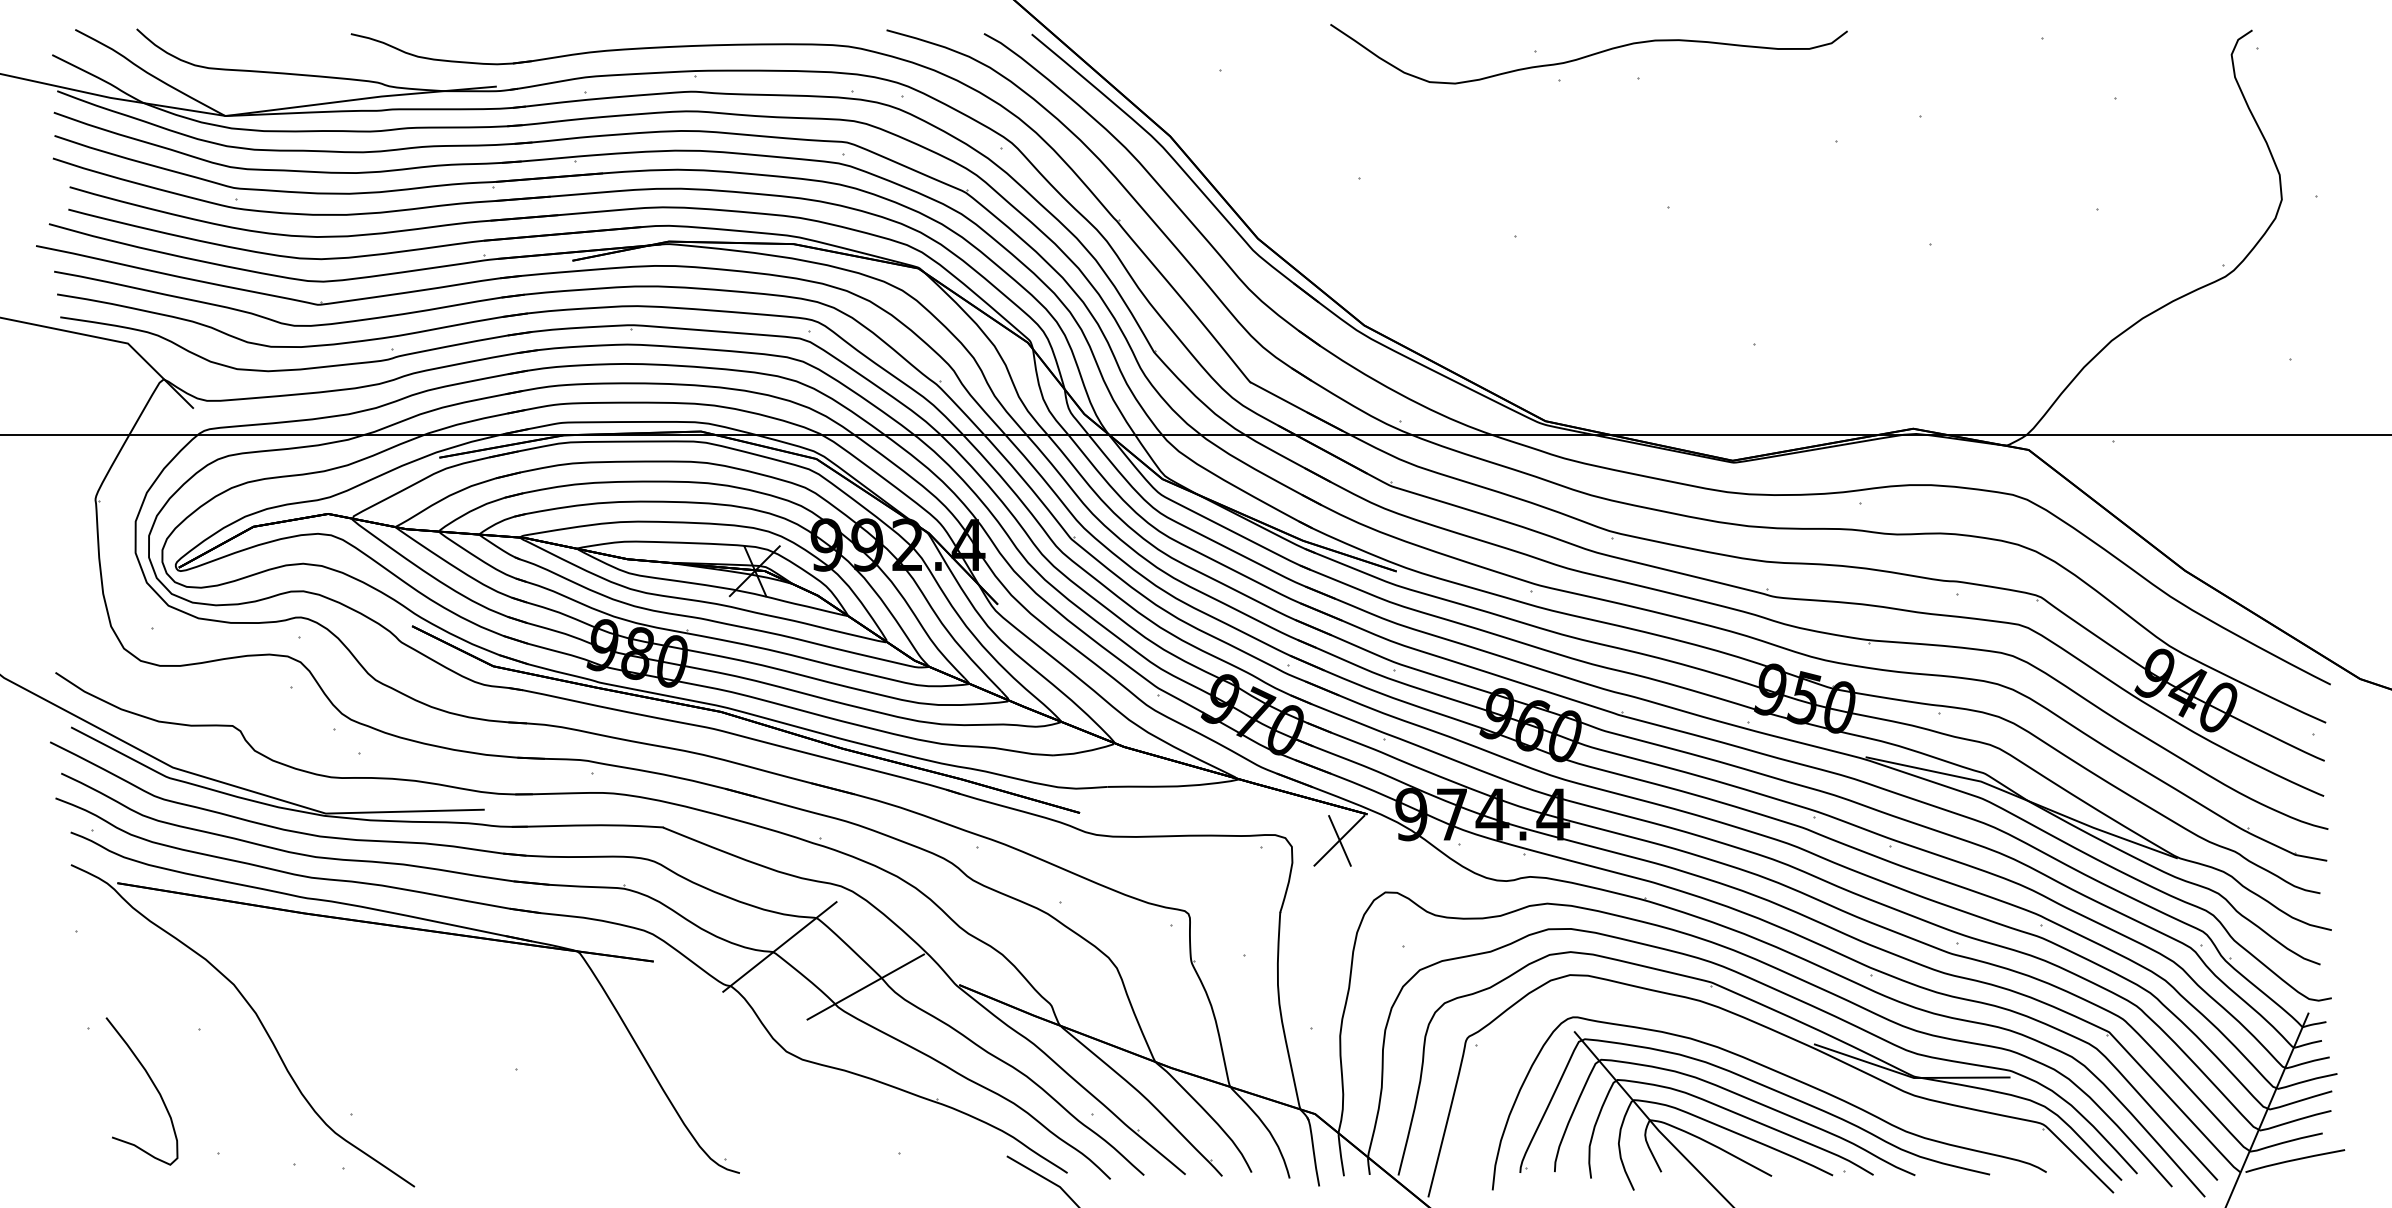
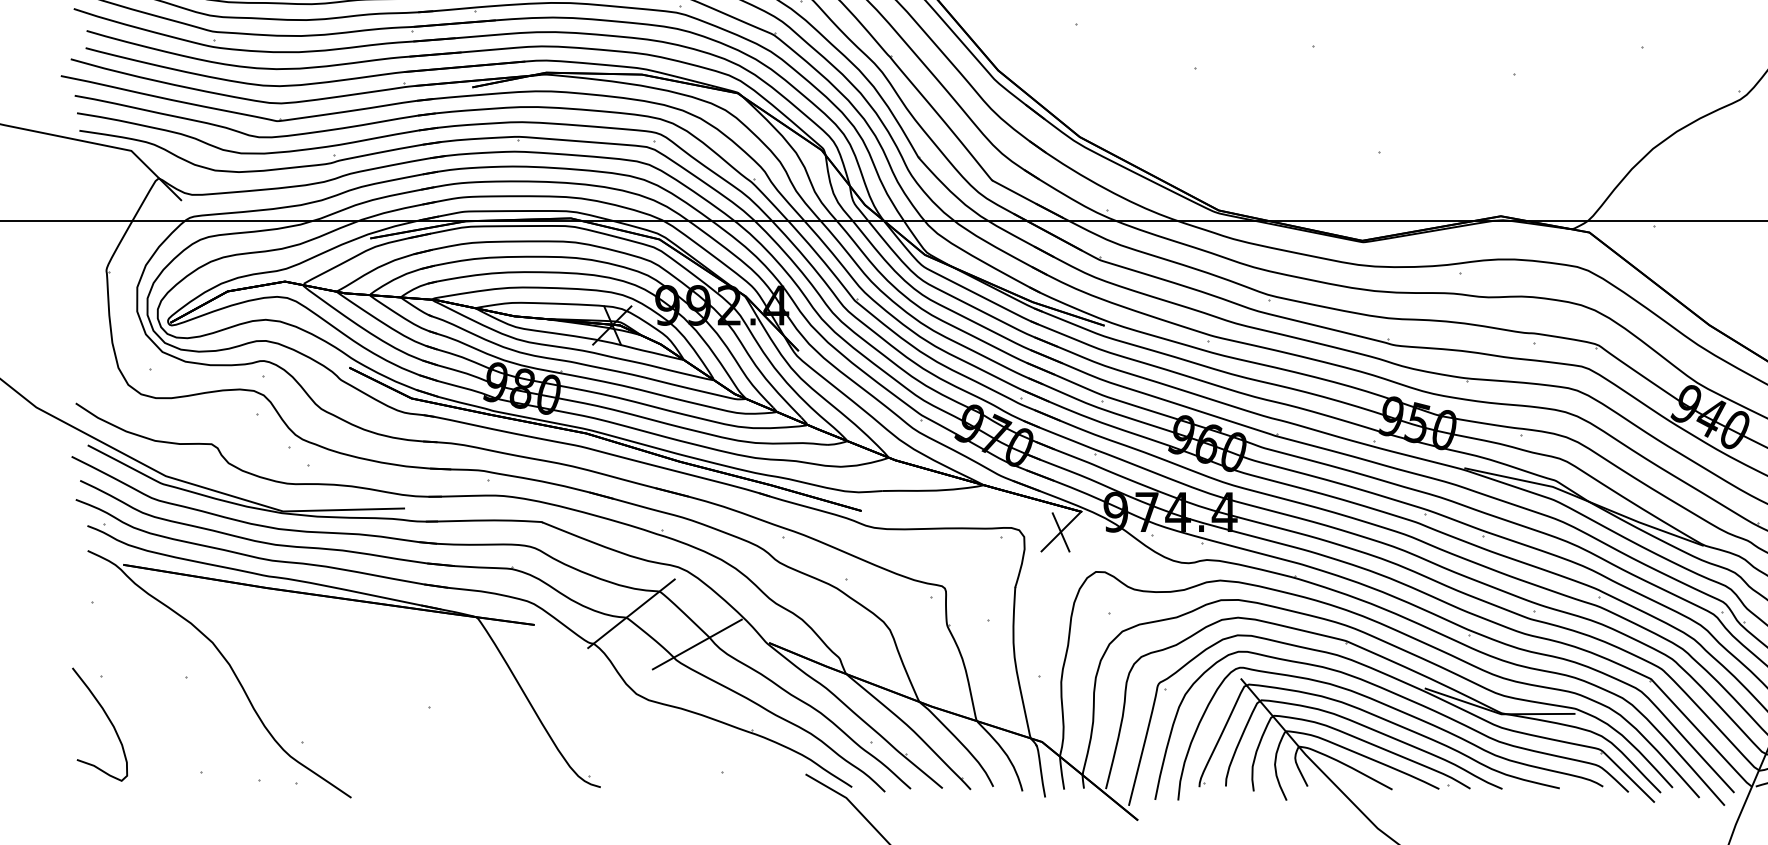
curve: (1784, 1056) -> (1402, 697), added
curve: (153, 1085) -> (108, 720), moved

